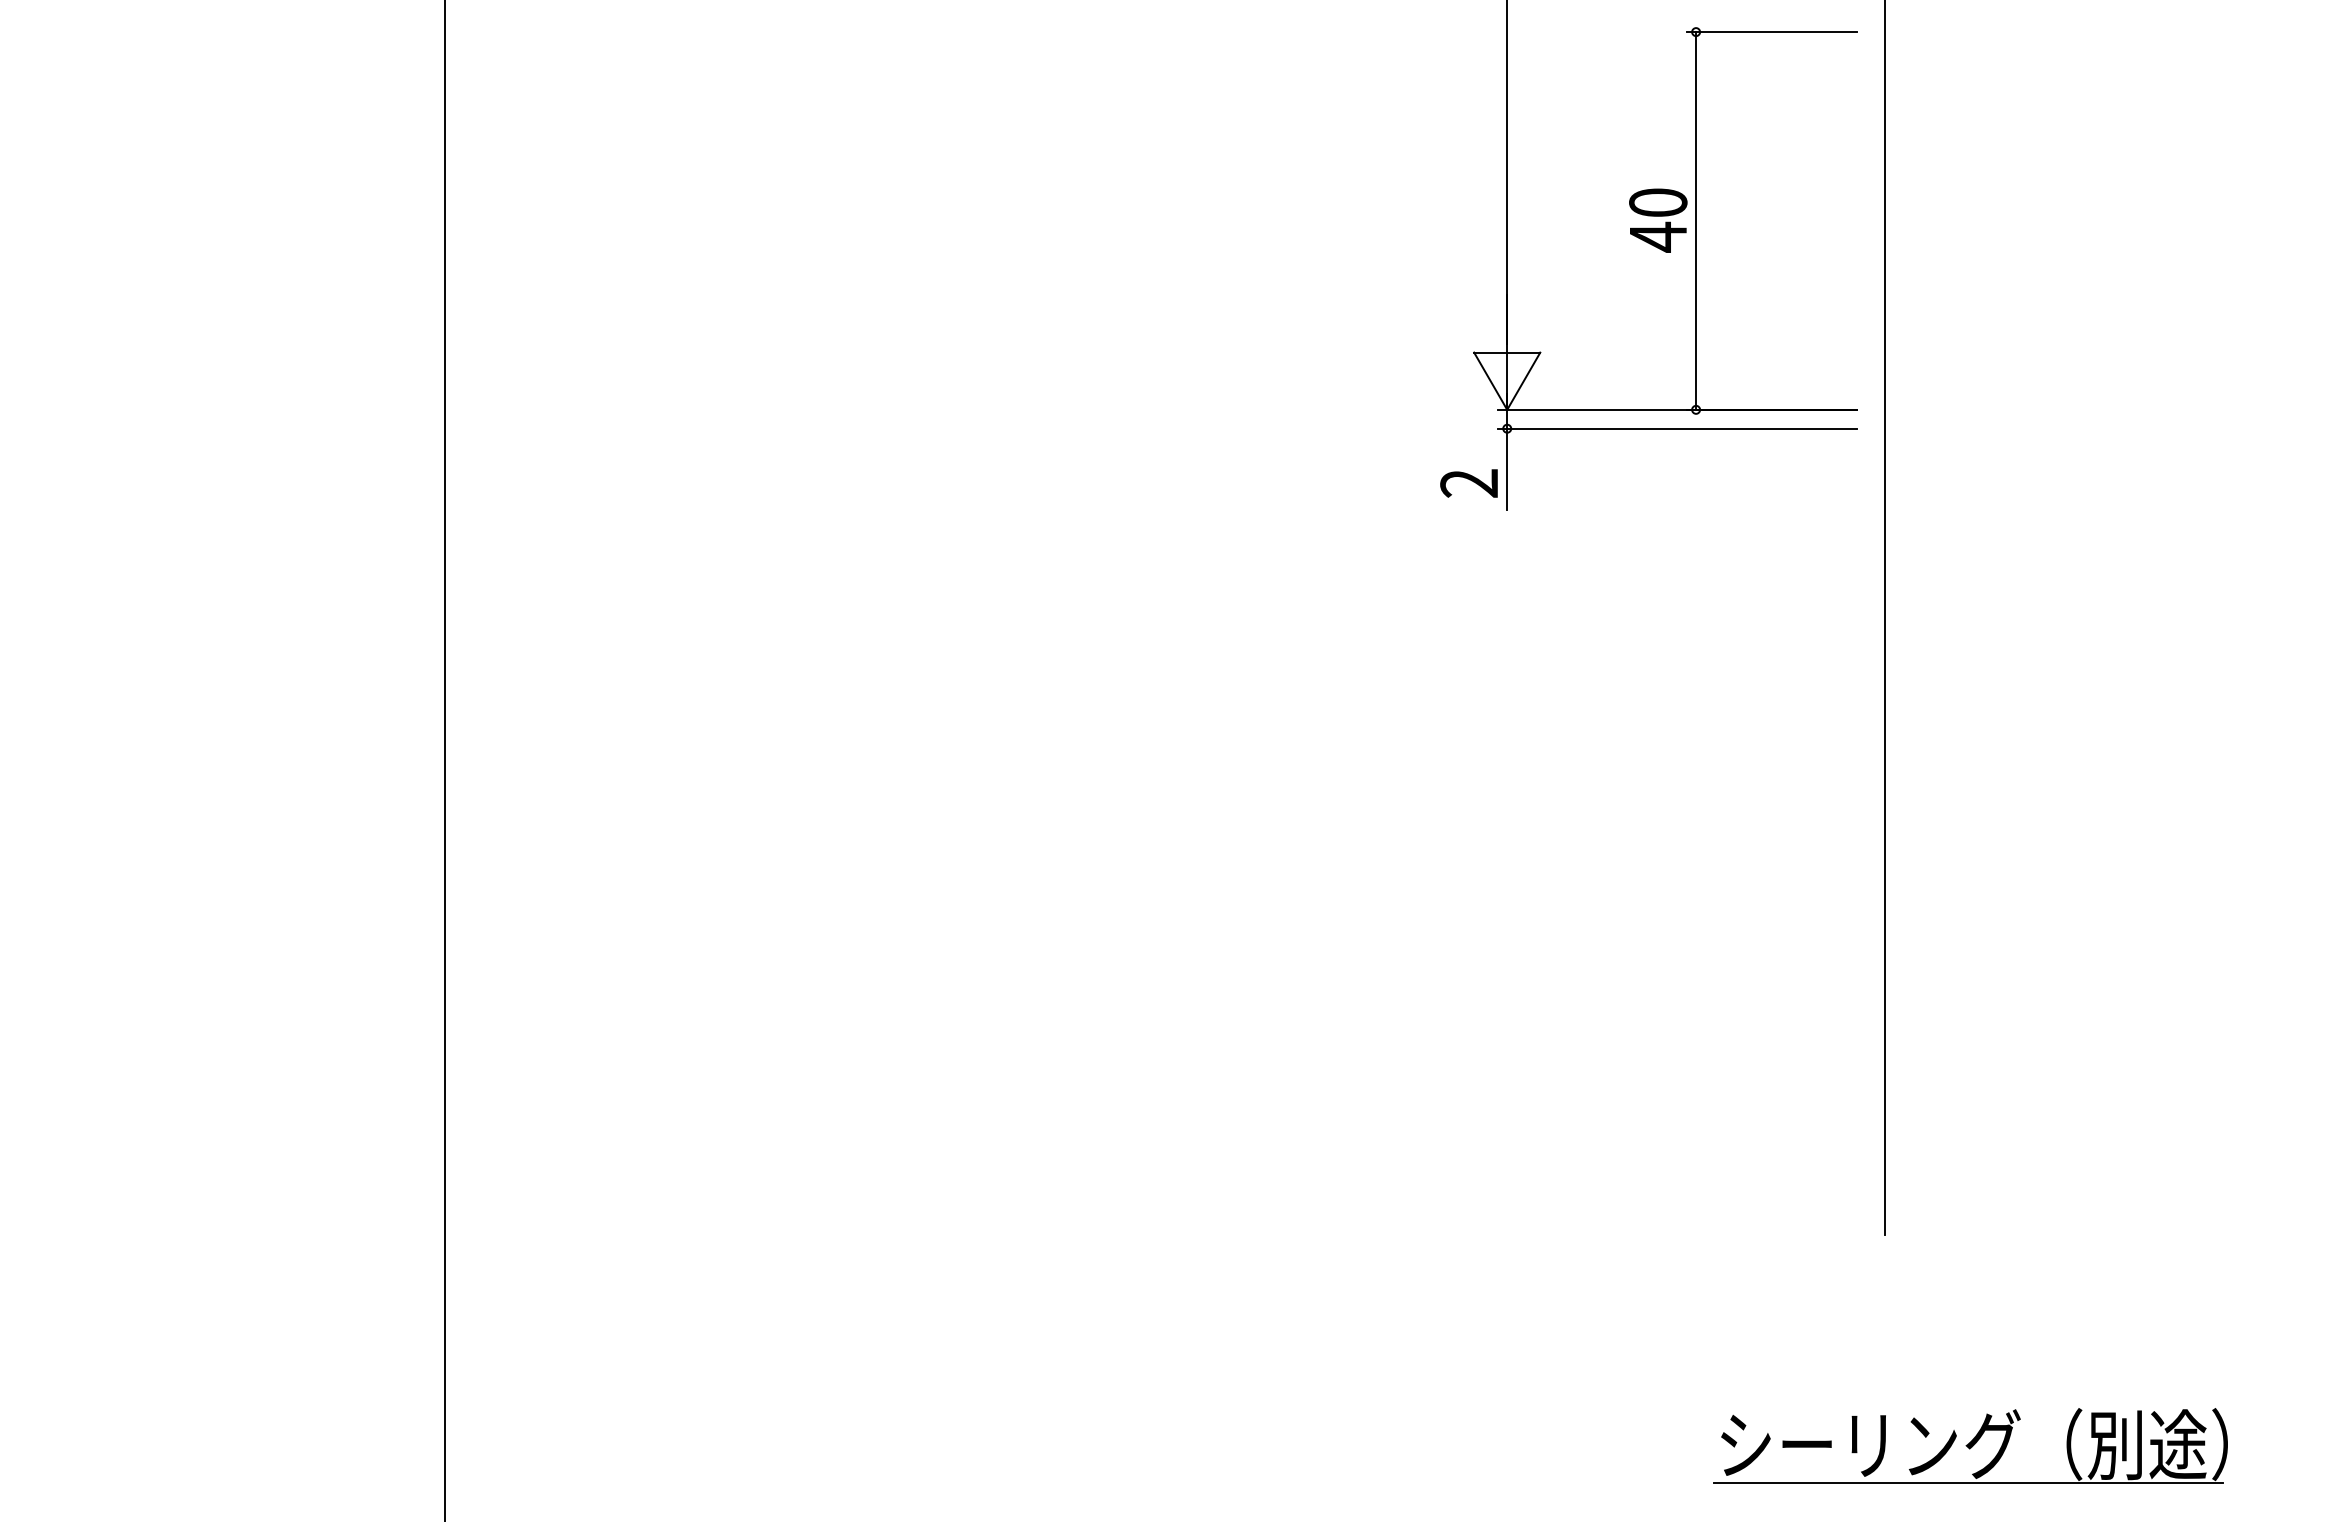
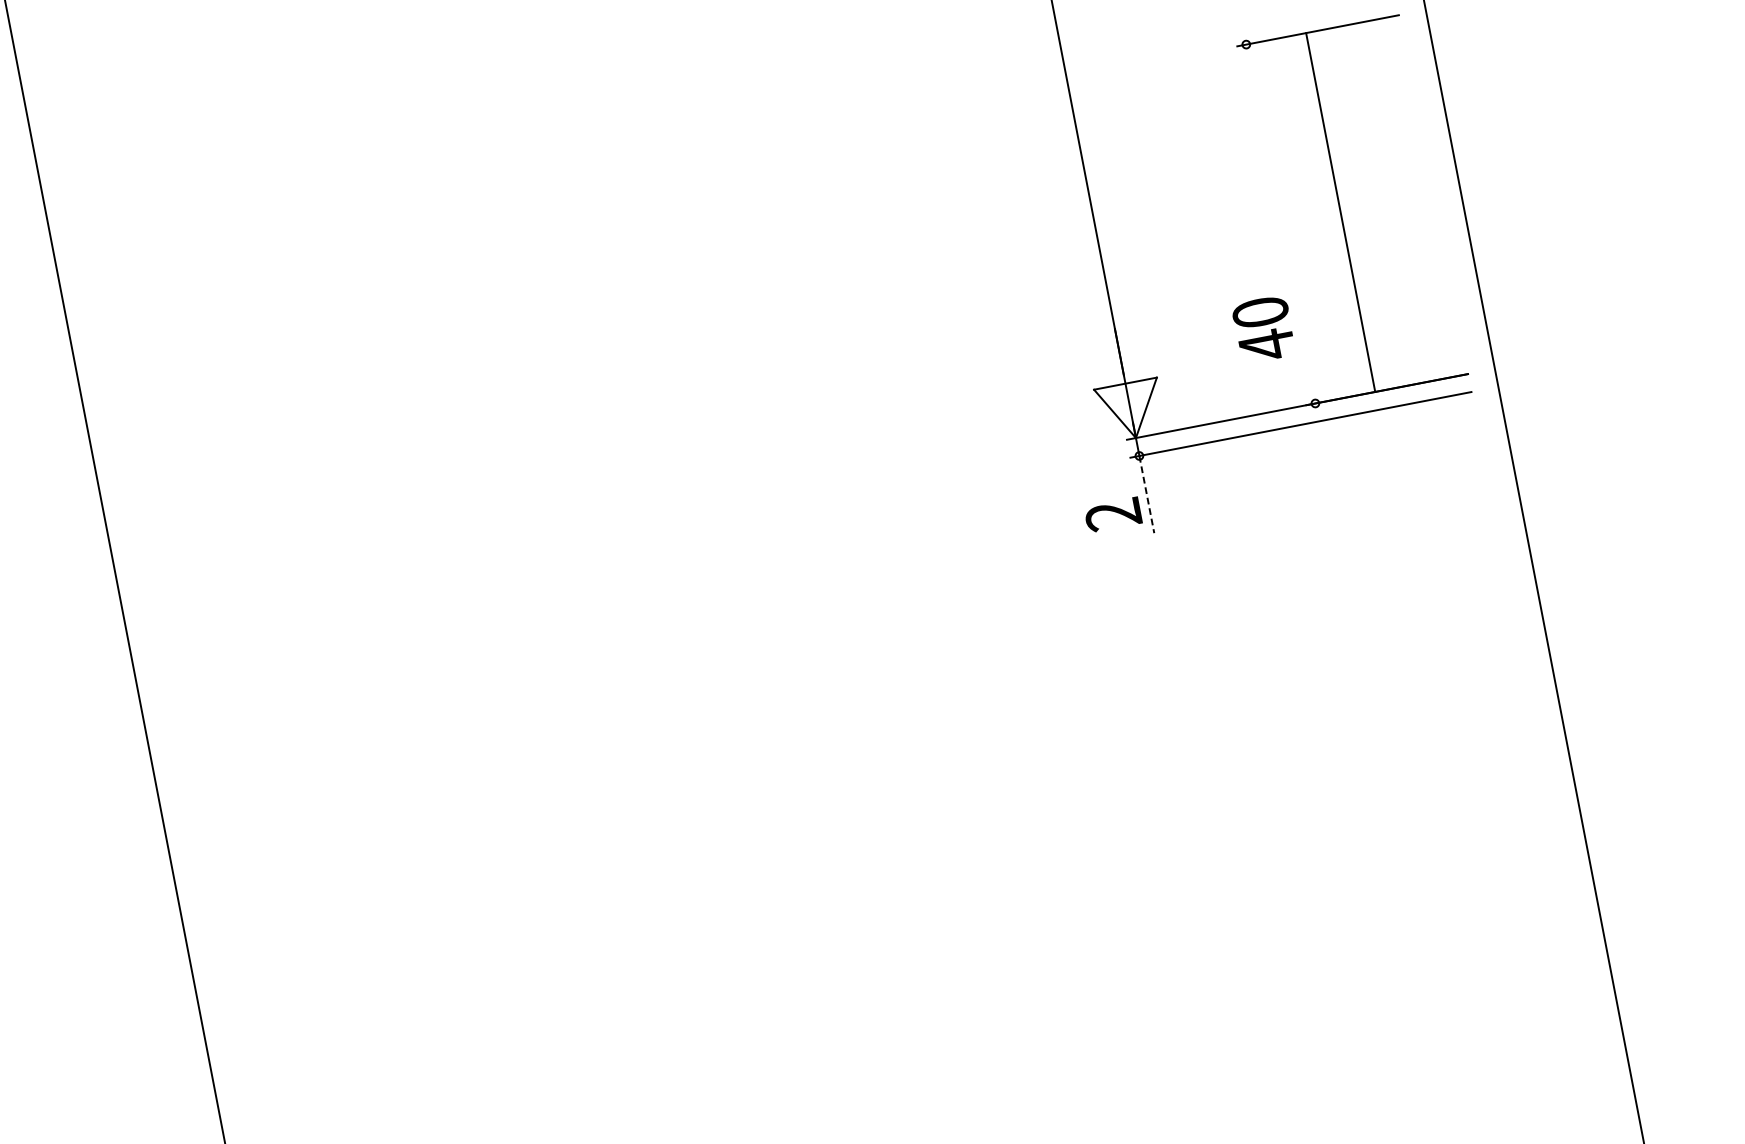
text: (1658, 220) -> (1264, 329), moved
line: (1696, 220) -> (1340, 212), moved
line: (1507, 469) -> (1147, 494), solid -> dashed

